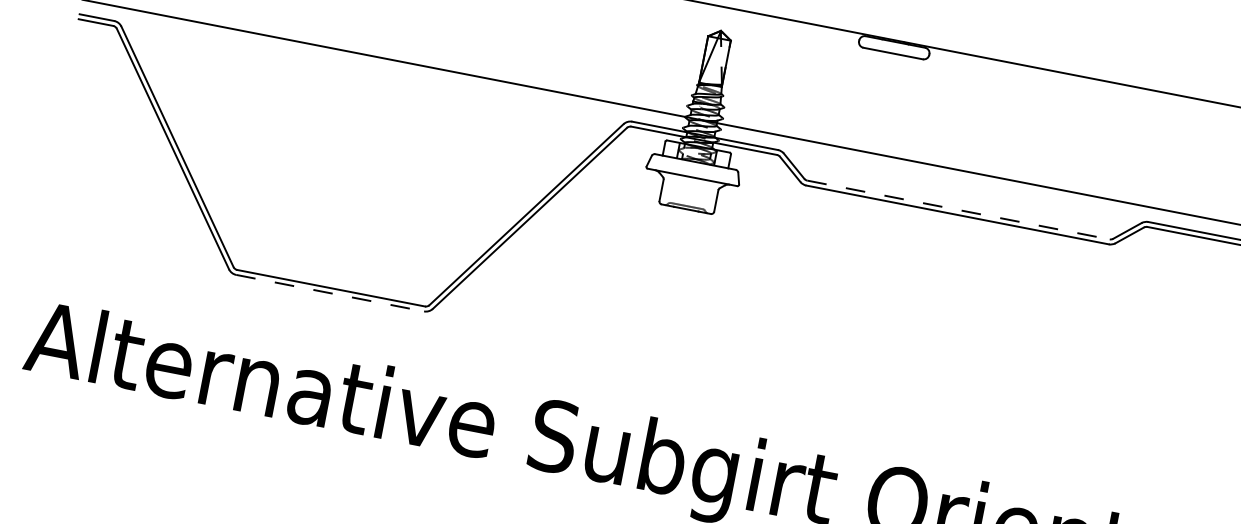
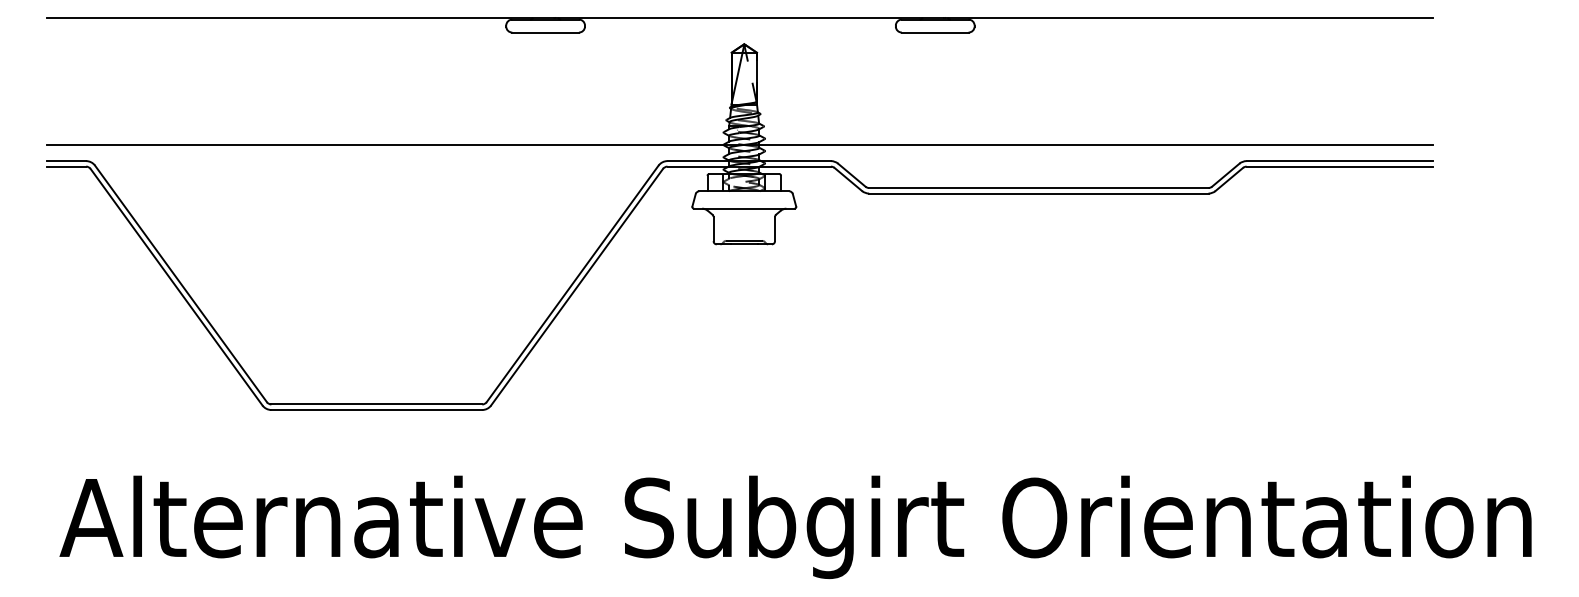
line: (958, 210) -> (1038, 188), dashed -> solid
line: (330, 293) -> (377, 410), dashed -> solid

